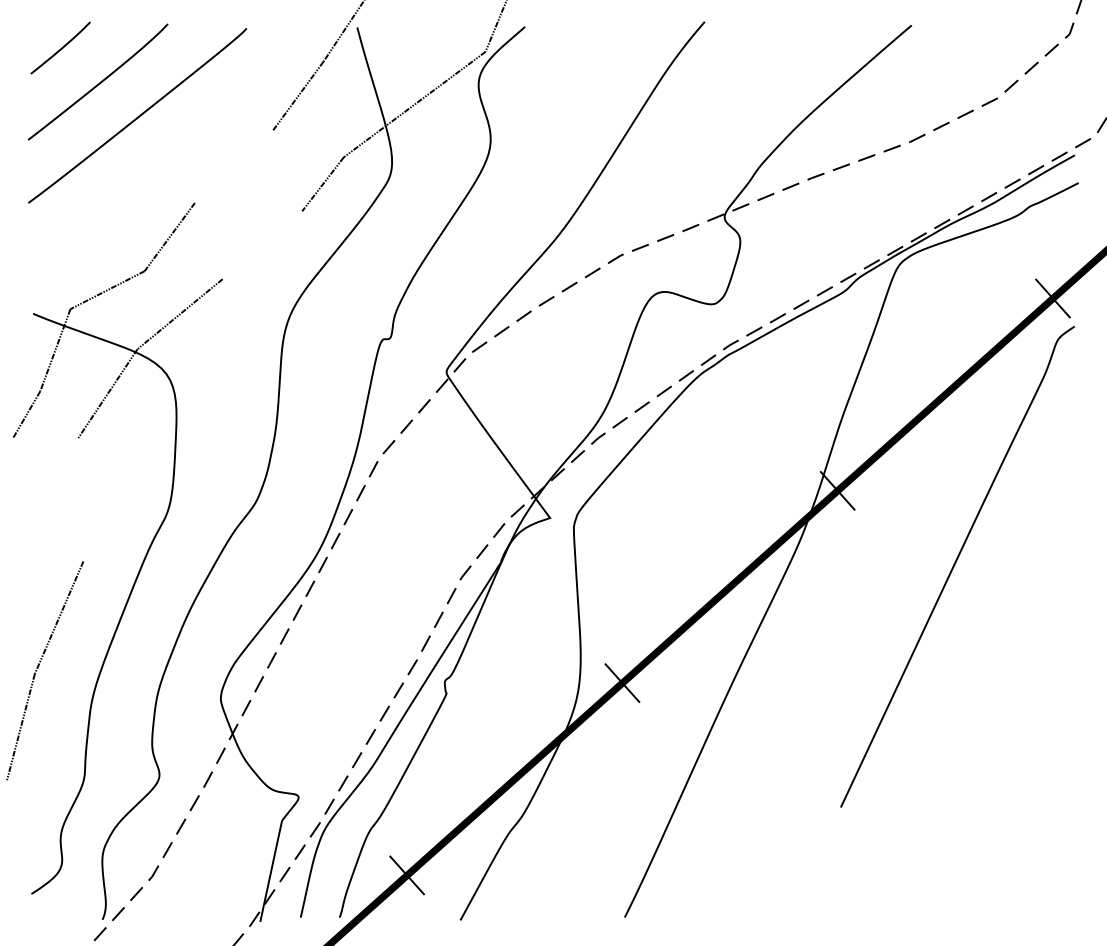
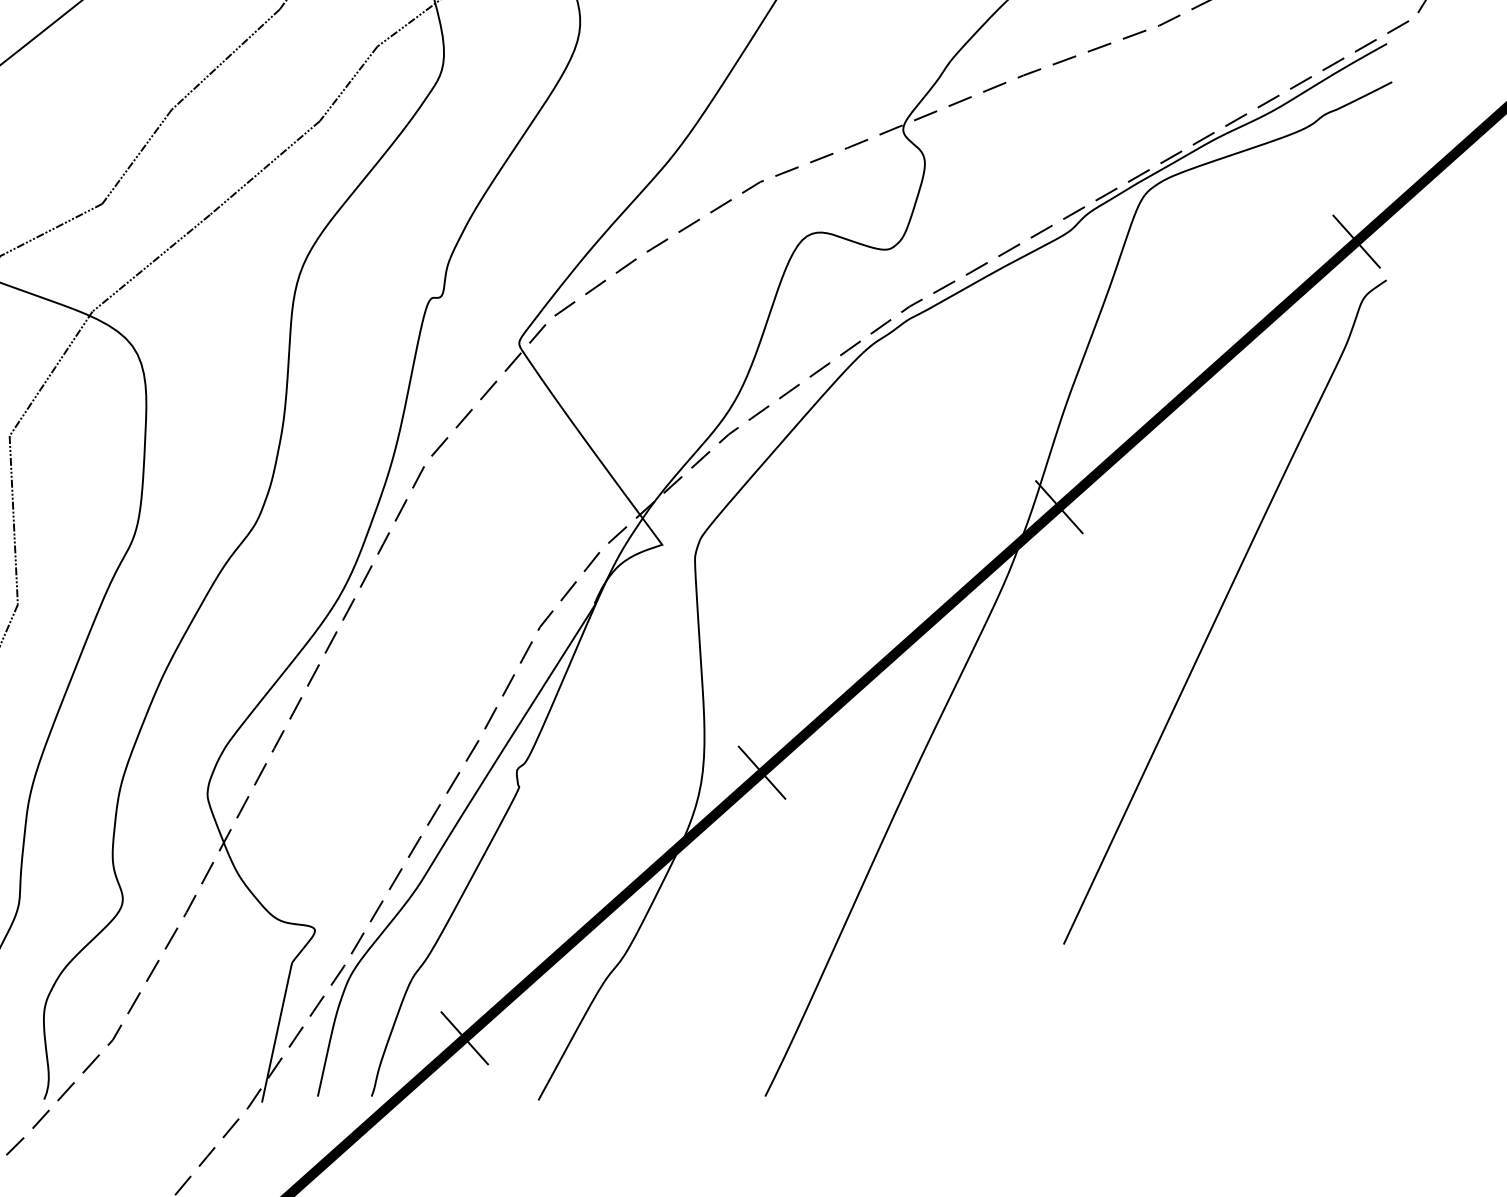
line: (233, 166) -> (225, 59), added
line: (262, 245) -> (265, 168), added
line: (80, 500) -> (13, 520), added

